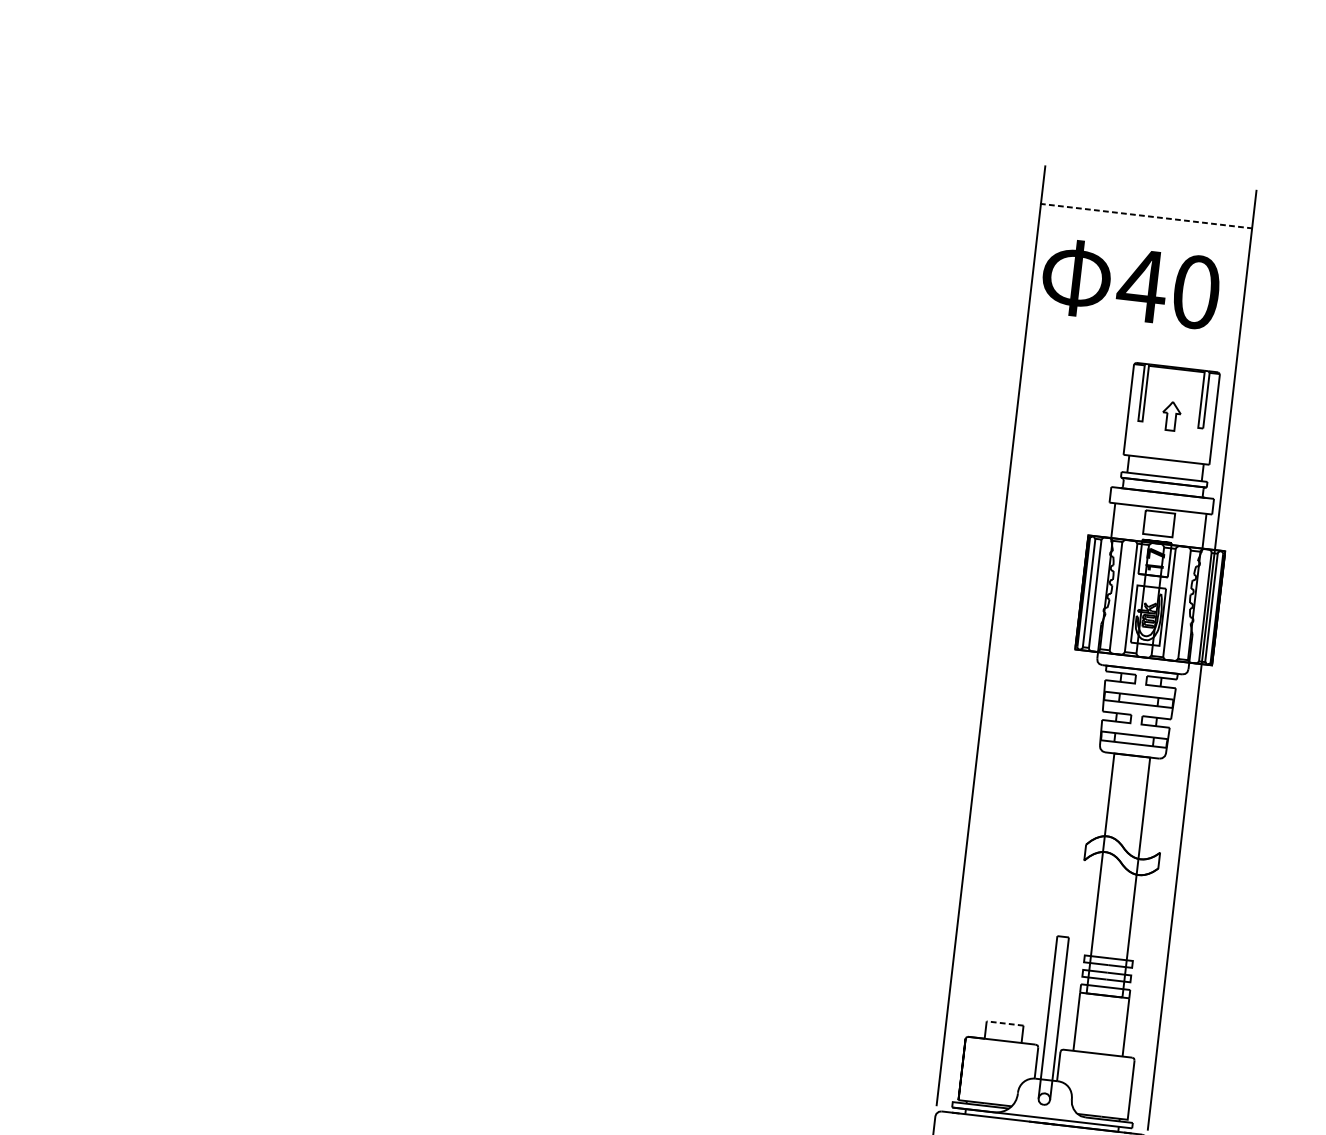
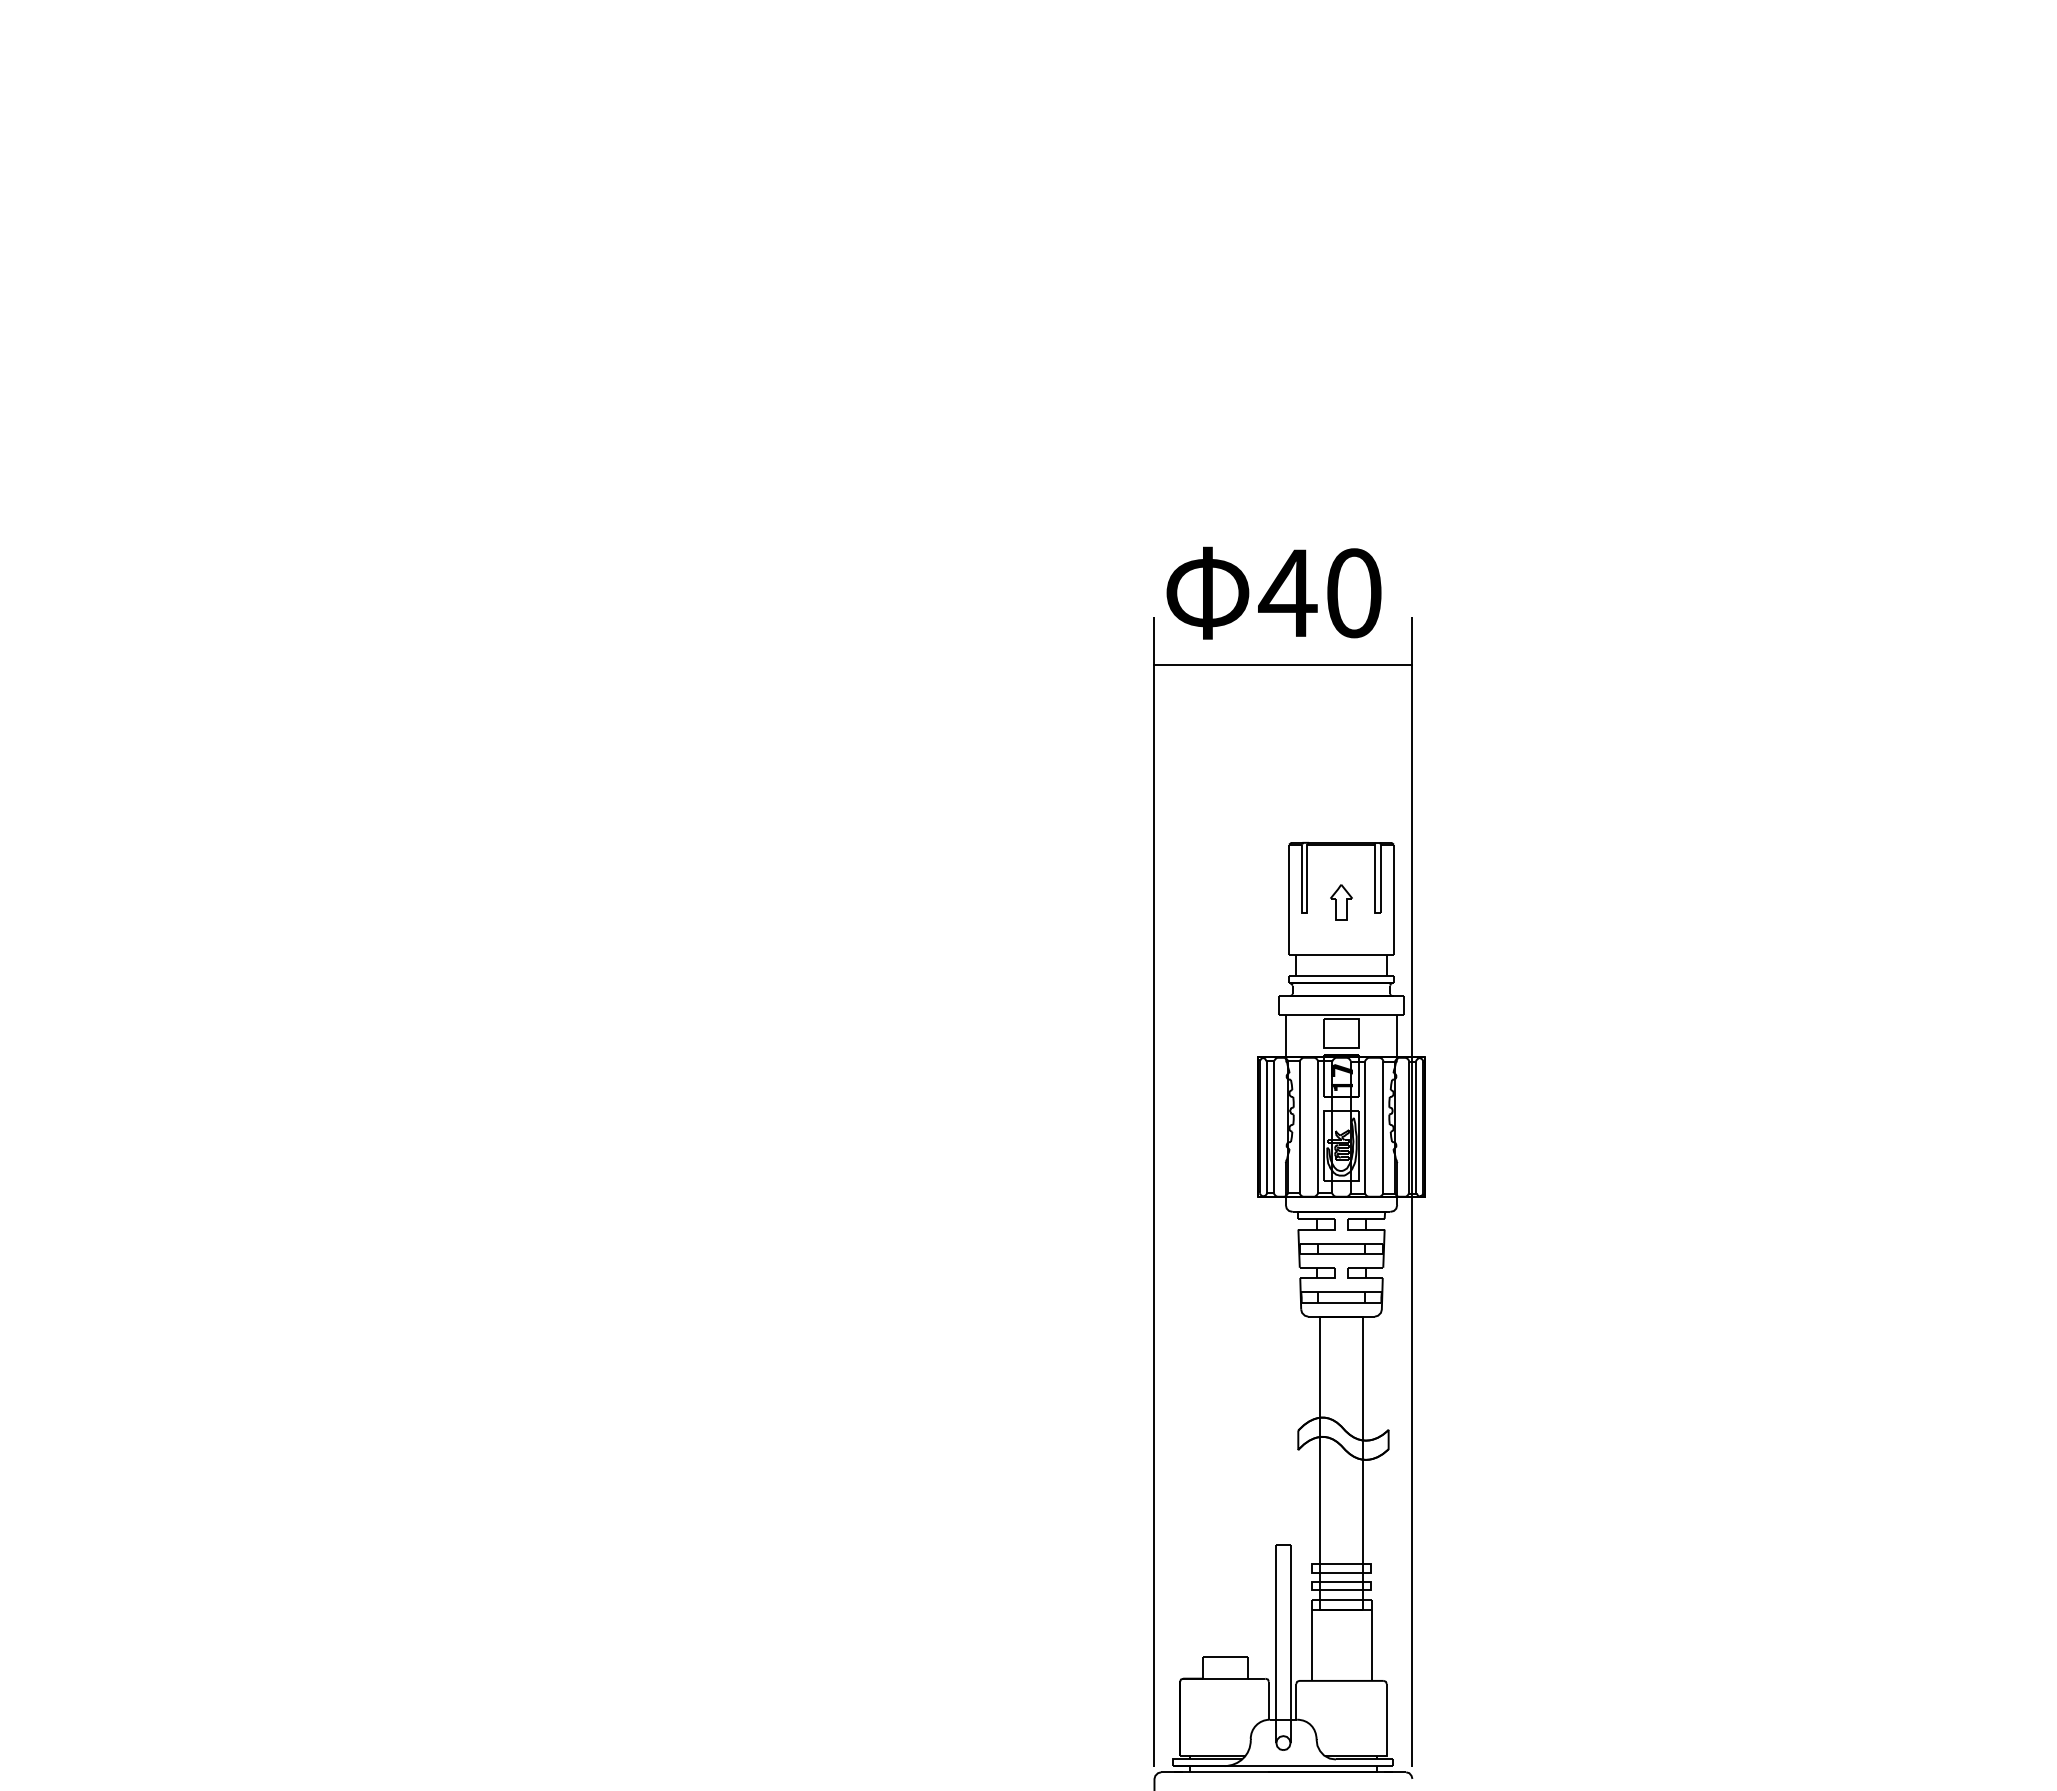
line: (1145, 216) -> (1282, 664), dashed -> solid
text: (1130, 283) -> (1273, 592), moved
line: (1005, 1023) -> (1225, 1657), dashed -> solid

